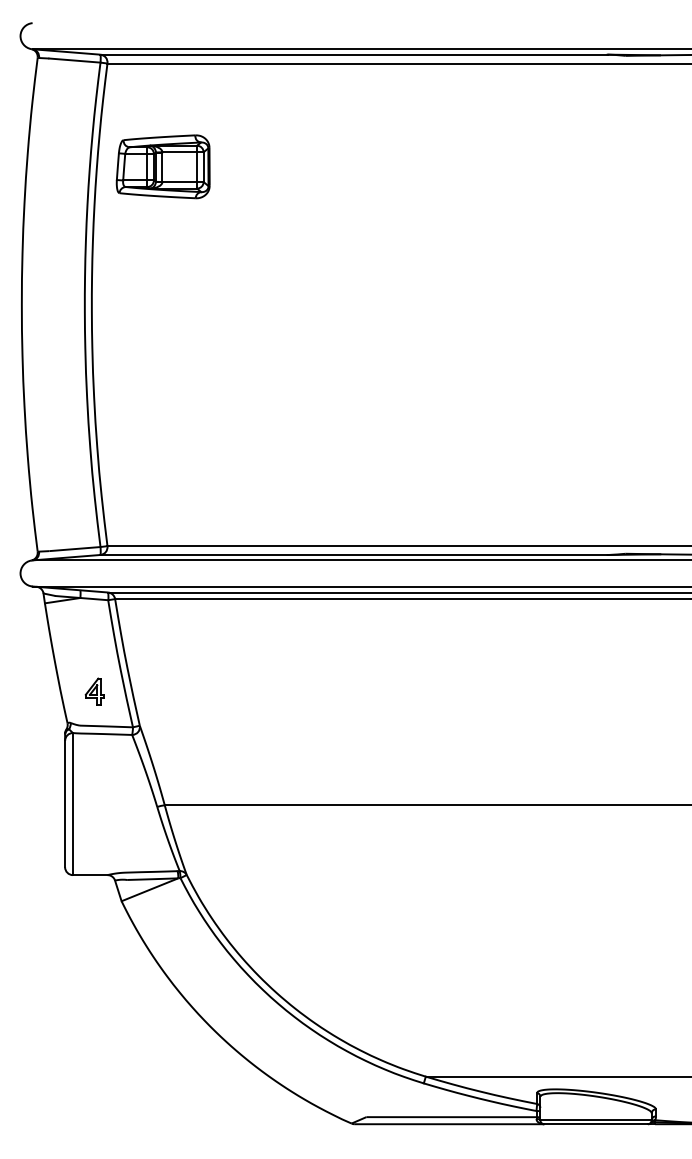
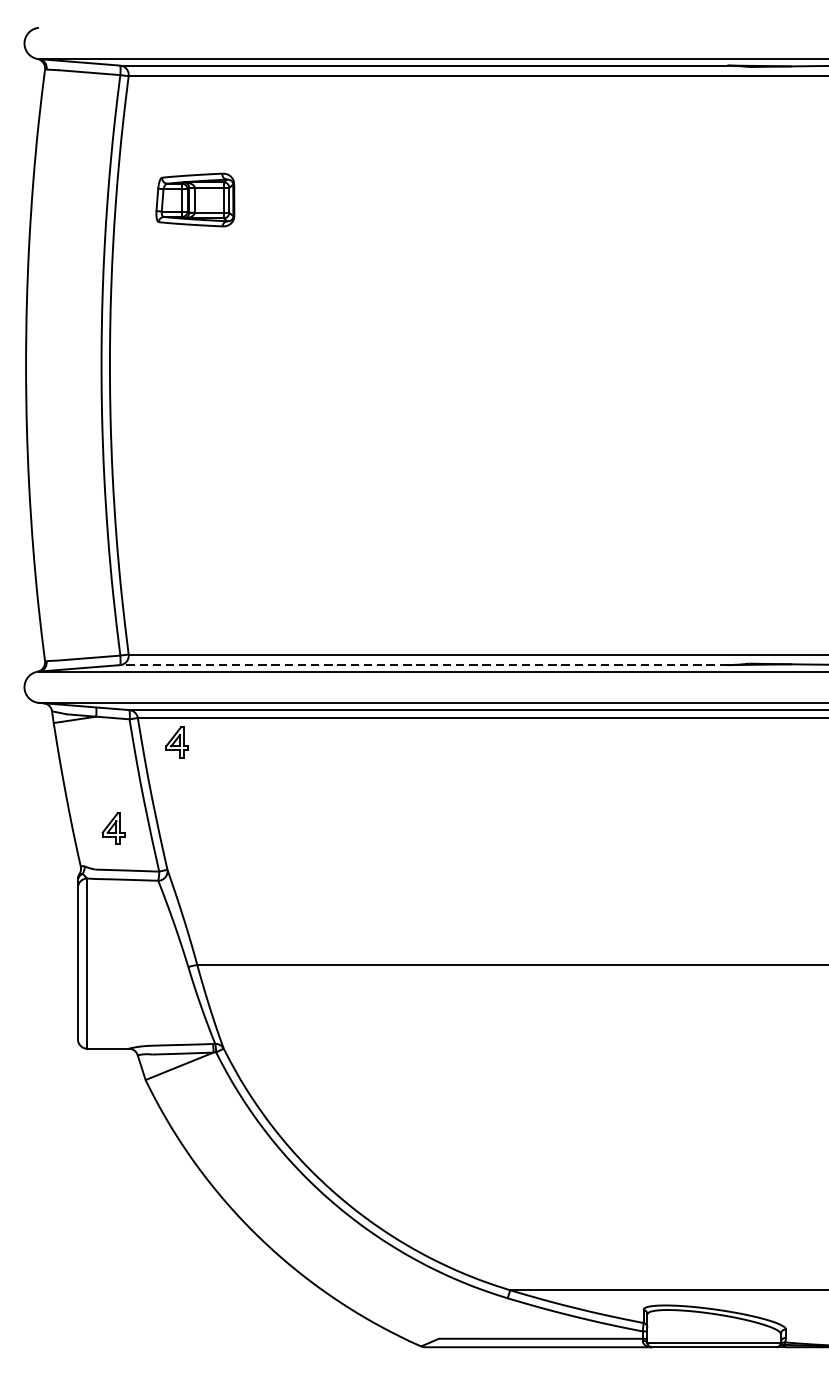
part: (162, 166) -> (194, 199), size x0.7
line: (353, 554) -> (423, 664), solid -> dashed
part: (147, 619) -> (176, 742), added

